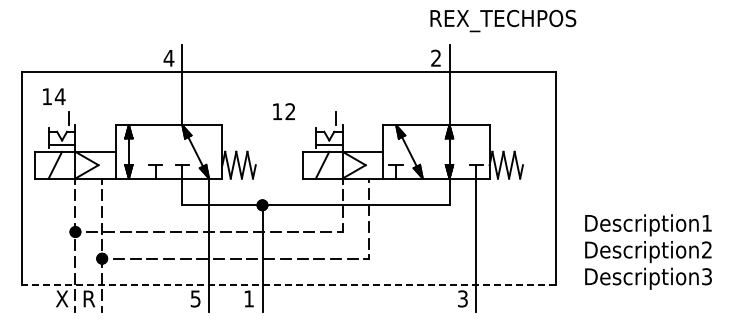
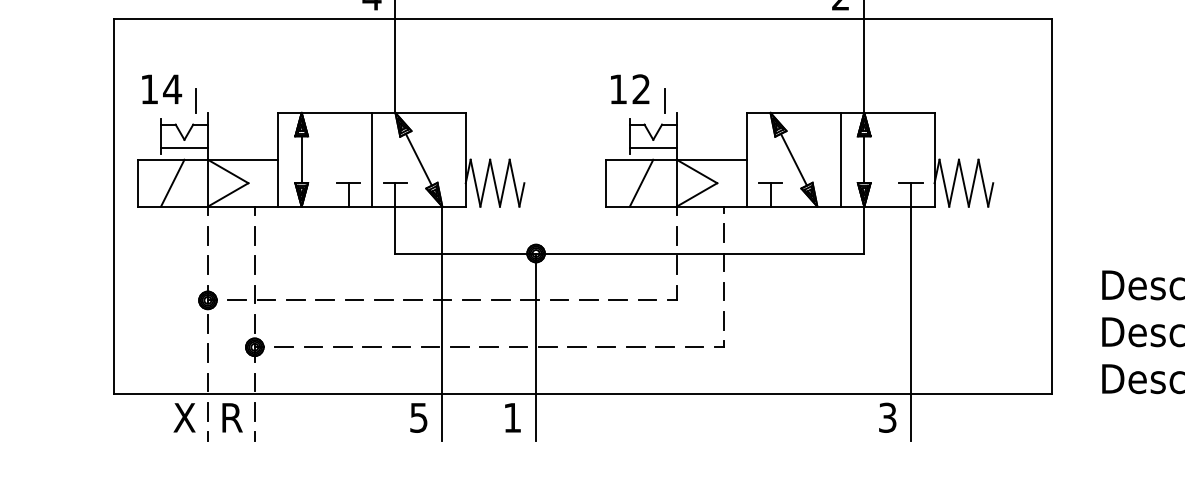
text: (54, 96) -> (162, 88), moved
text: (283, 111) -> (629, 88), moved
line: (168, 151) -> (371, 159), added
line: (436, 151) -> (841, 159), added
line: (288, 285) -> (581, 394), dashed -> solid

